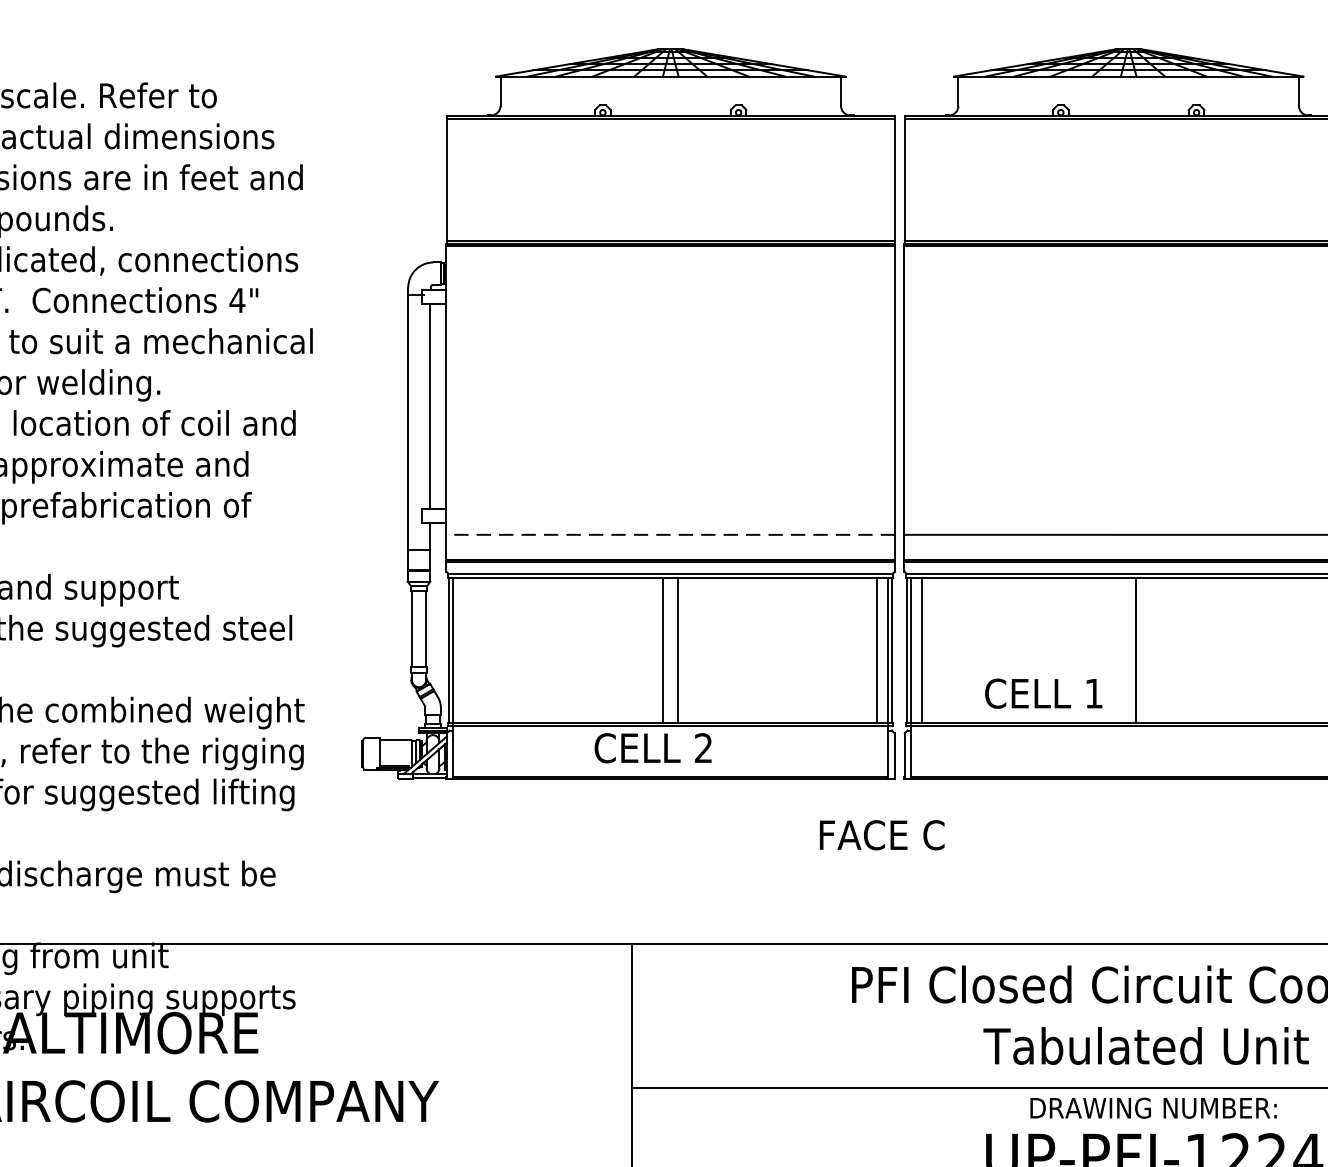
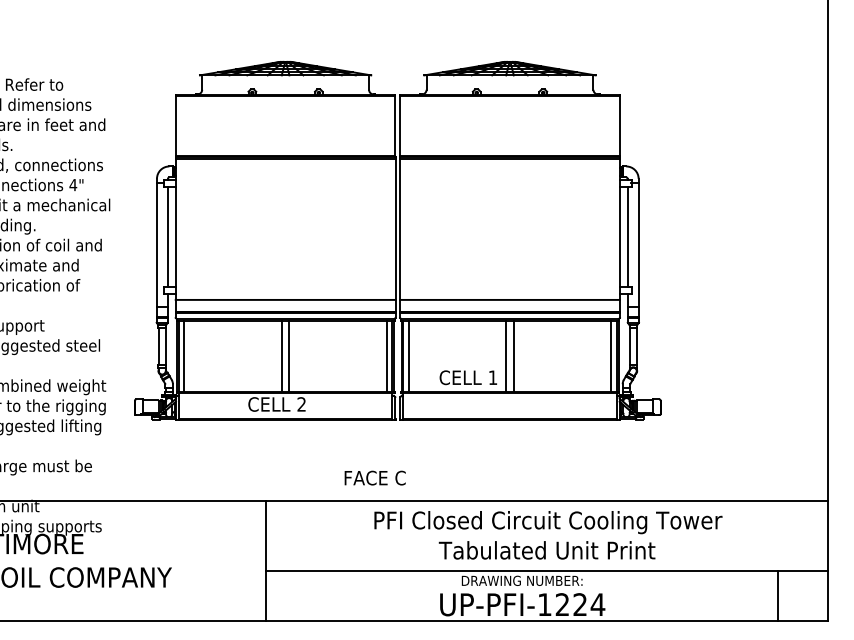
line: (670, 533) -> (285, 299), dashed -> solid
line: (464, 650) -> (184, 356), added
line: (1121, 650) -> (506, 356), added
text: (880, 833) -> (374, 477), moved

